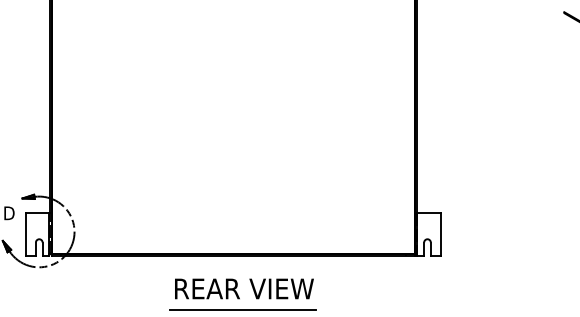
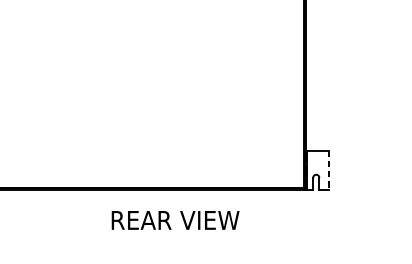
line: (440, 235) -> (328, 171), solid -> dashed
text: (244, 288) -> (175, 220), moved
line: (242, 309) -> (146, 239), removed

